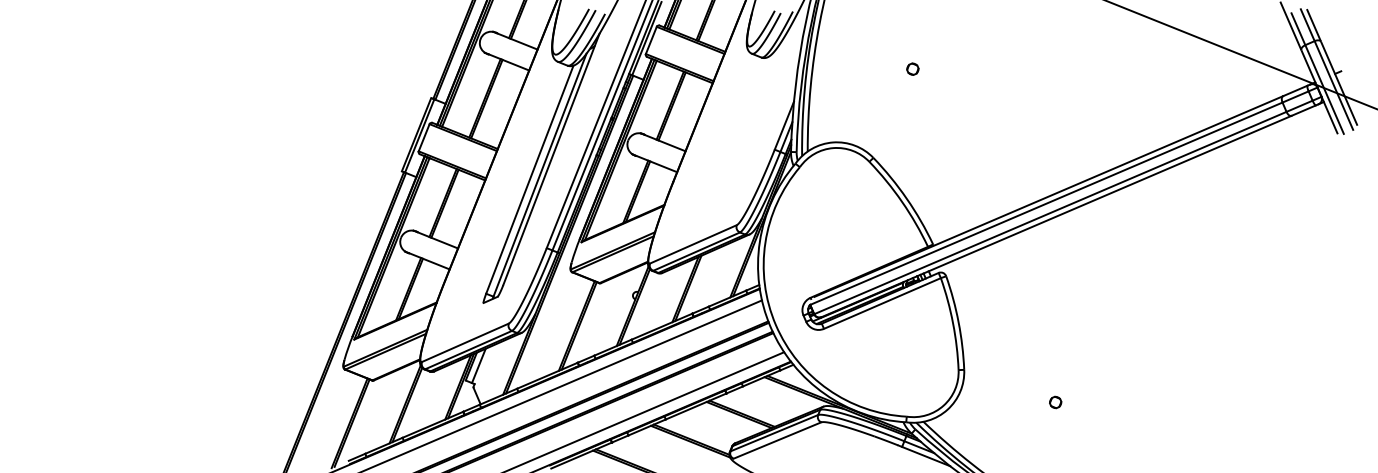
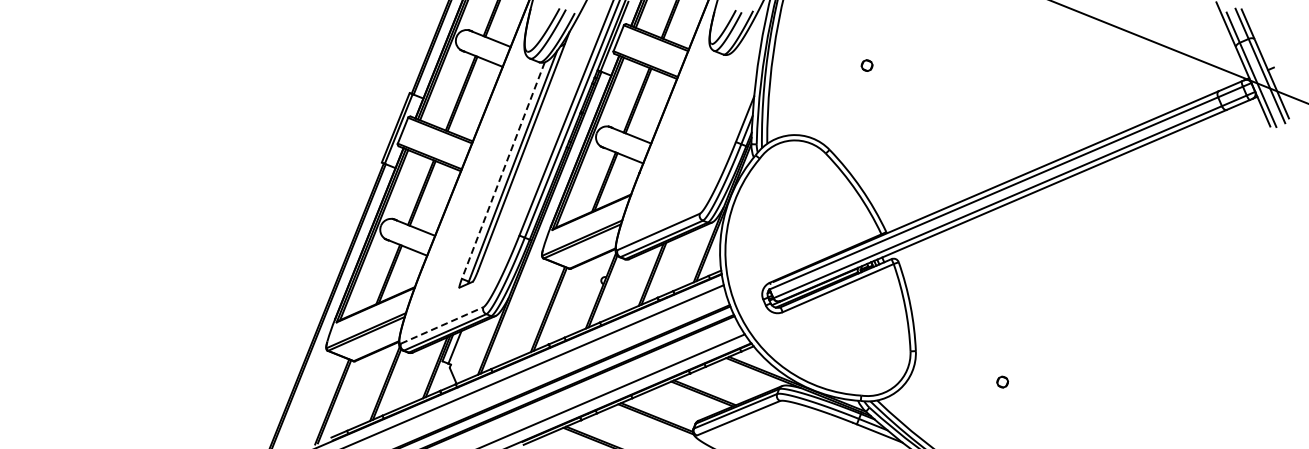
line: (529, 179) -> (503, 170), solid -> dashed
line: (465, 342) -> (442, 325), solid -> dashed

